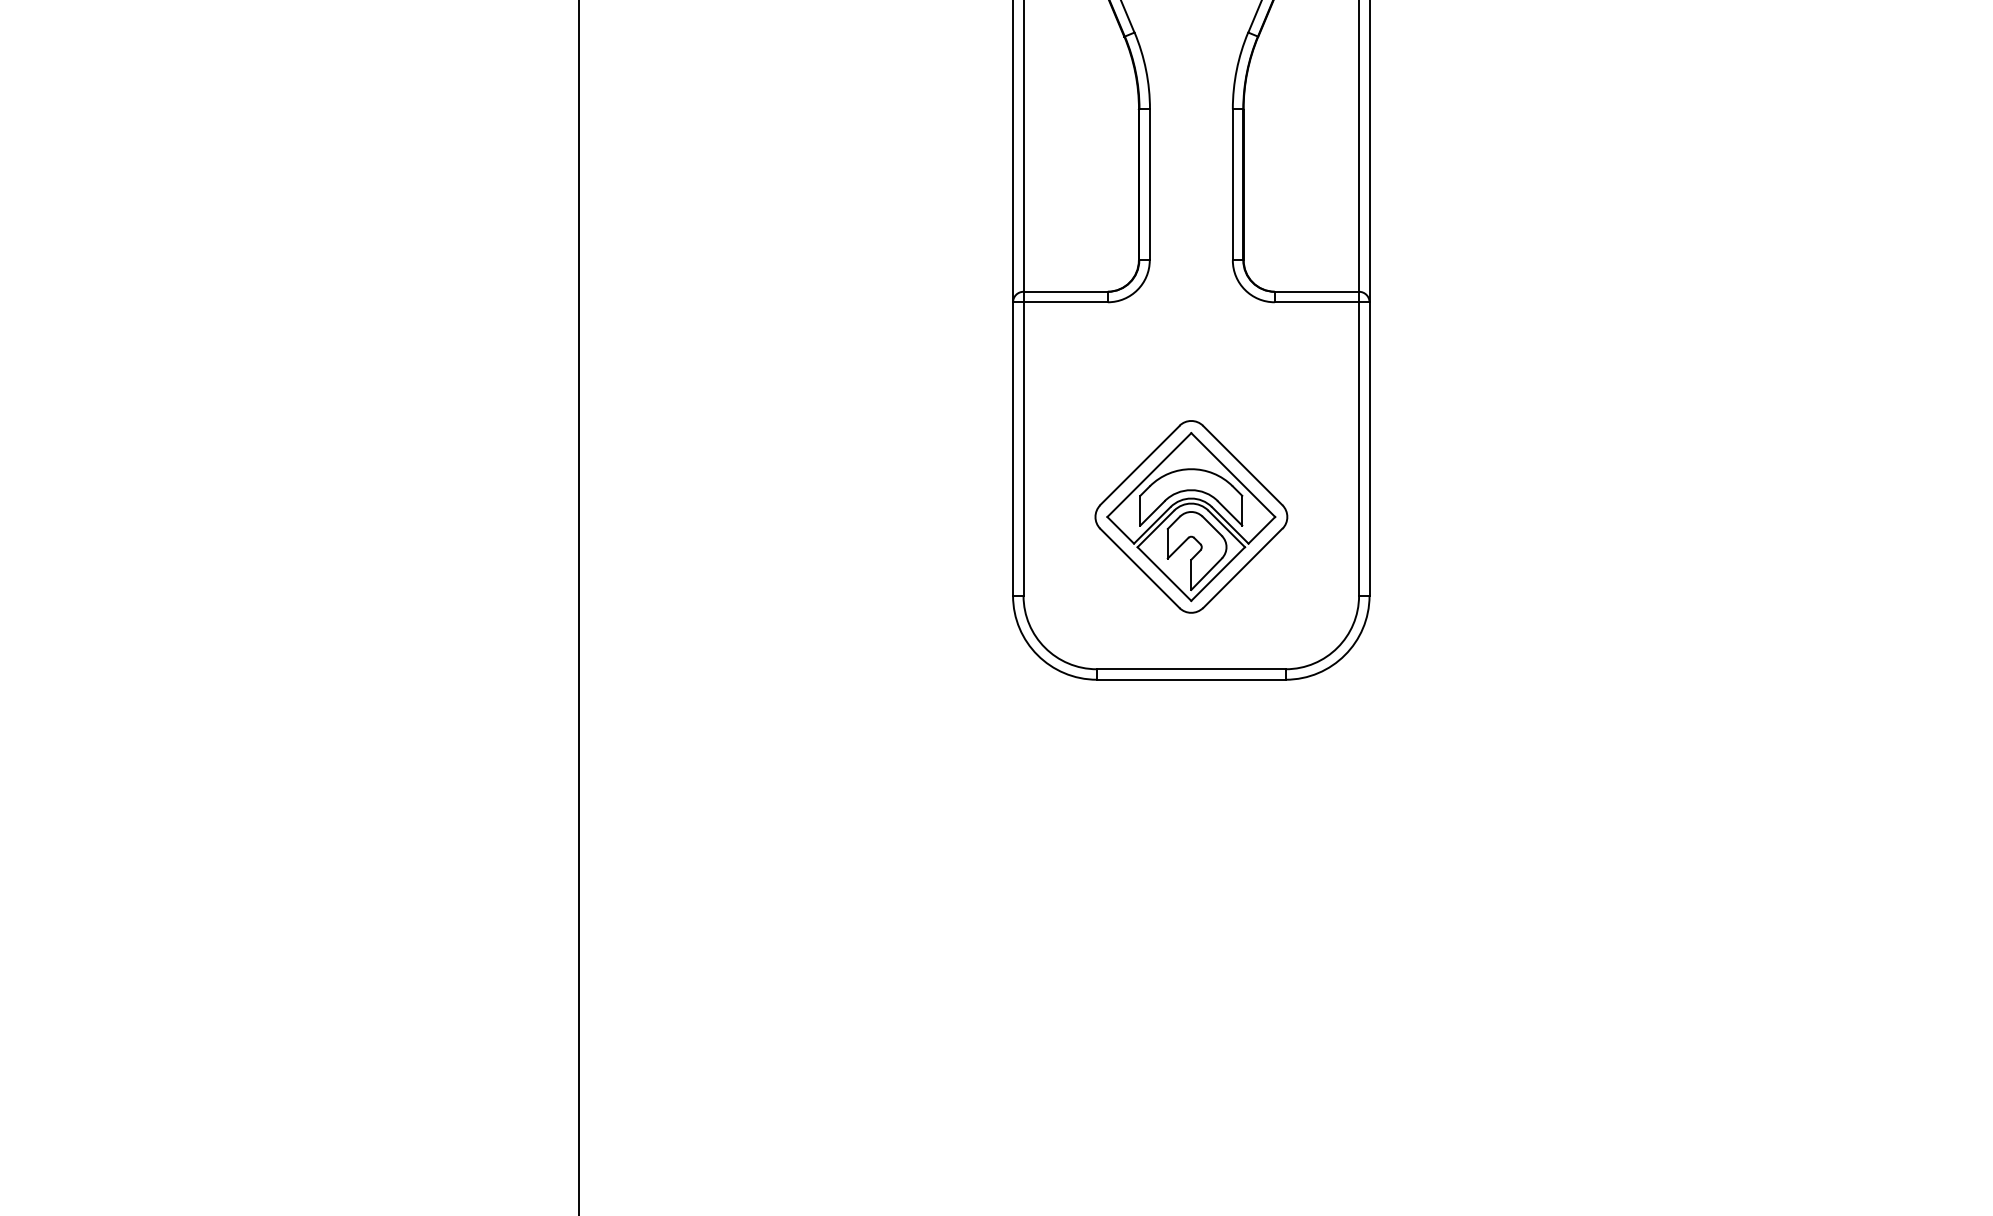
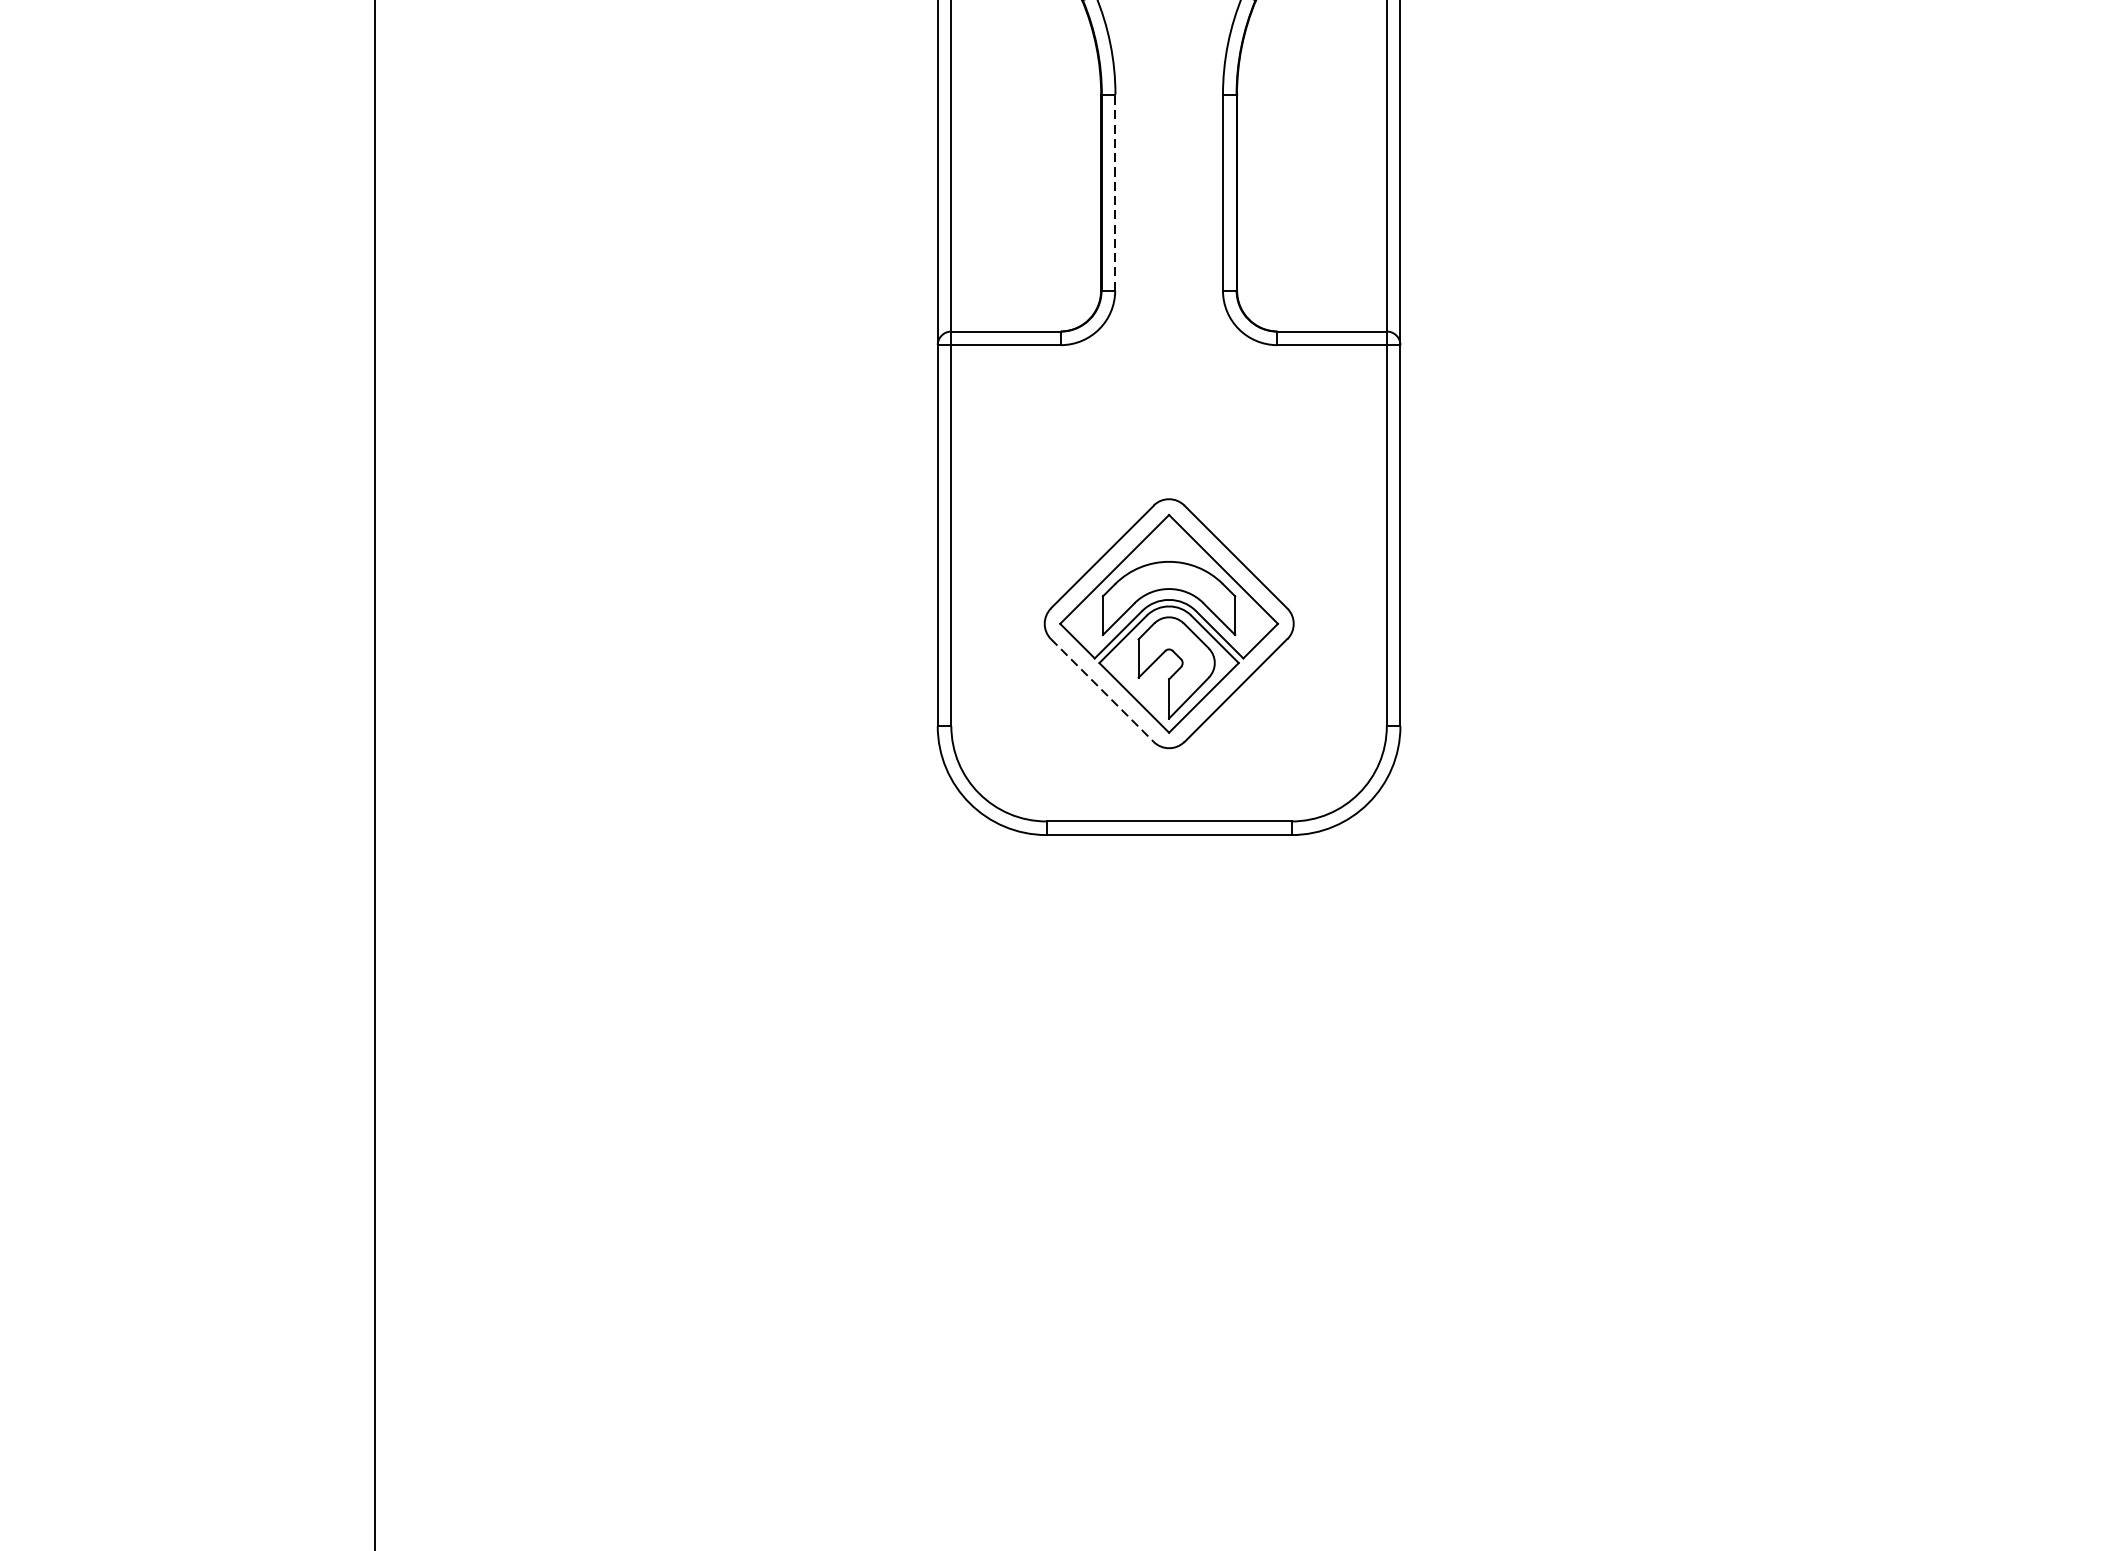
line: (1149, 184) -> (1114, 192), solid -> dashed
line: (1140, 568) -> (1103, 690), solid -> dashed

